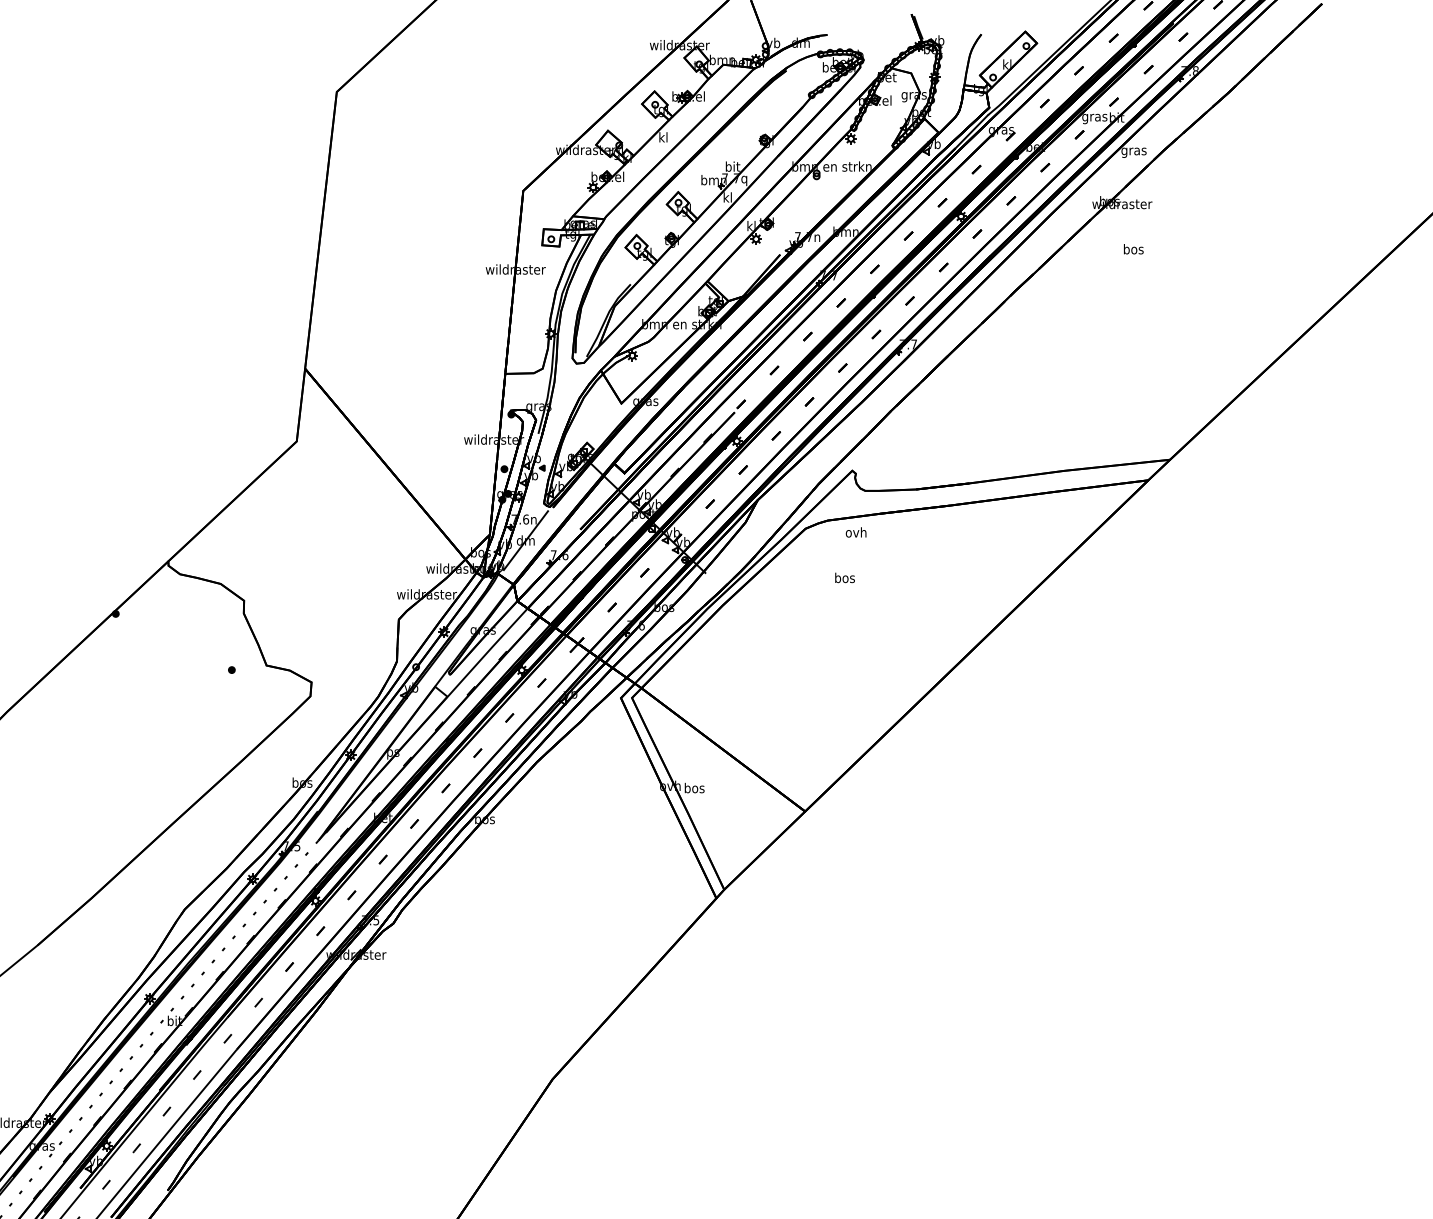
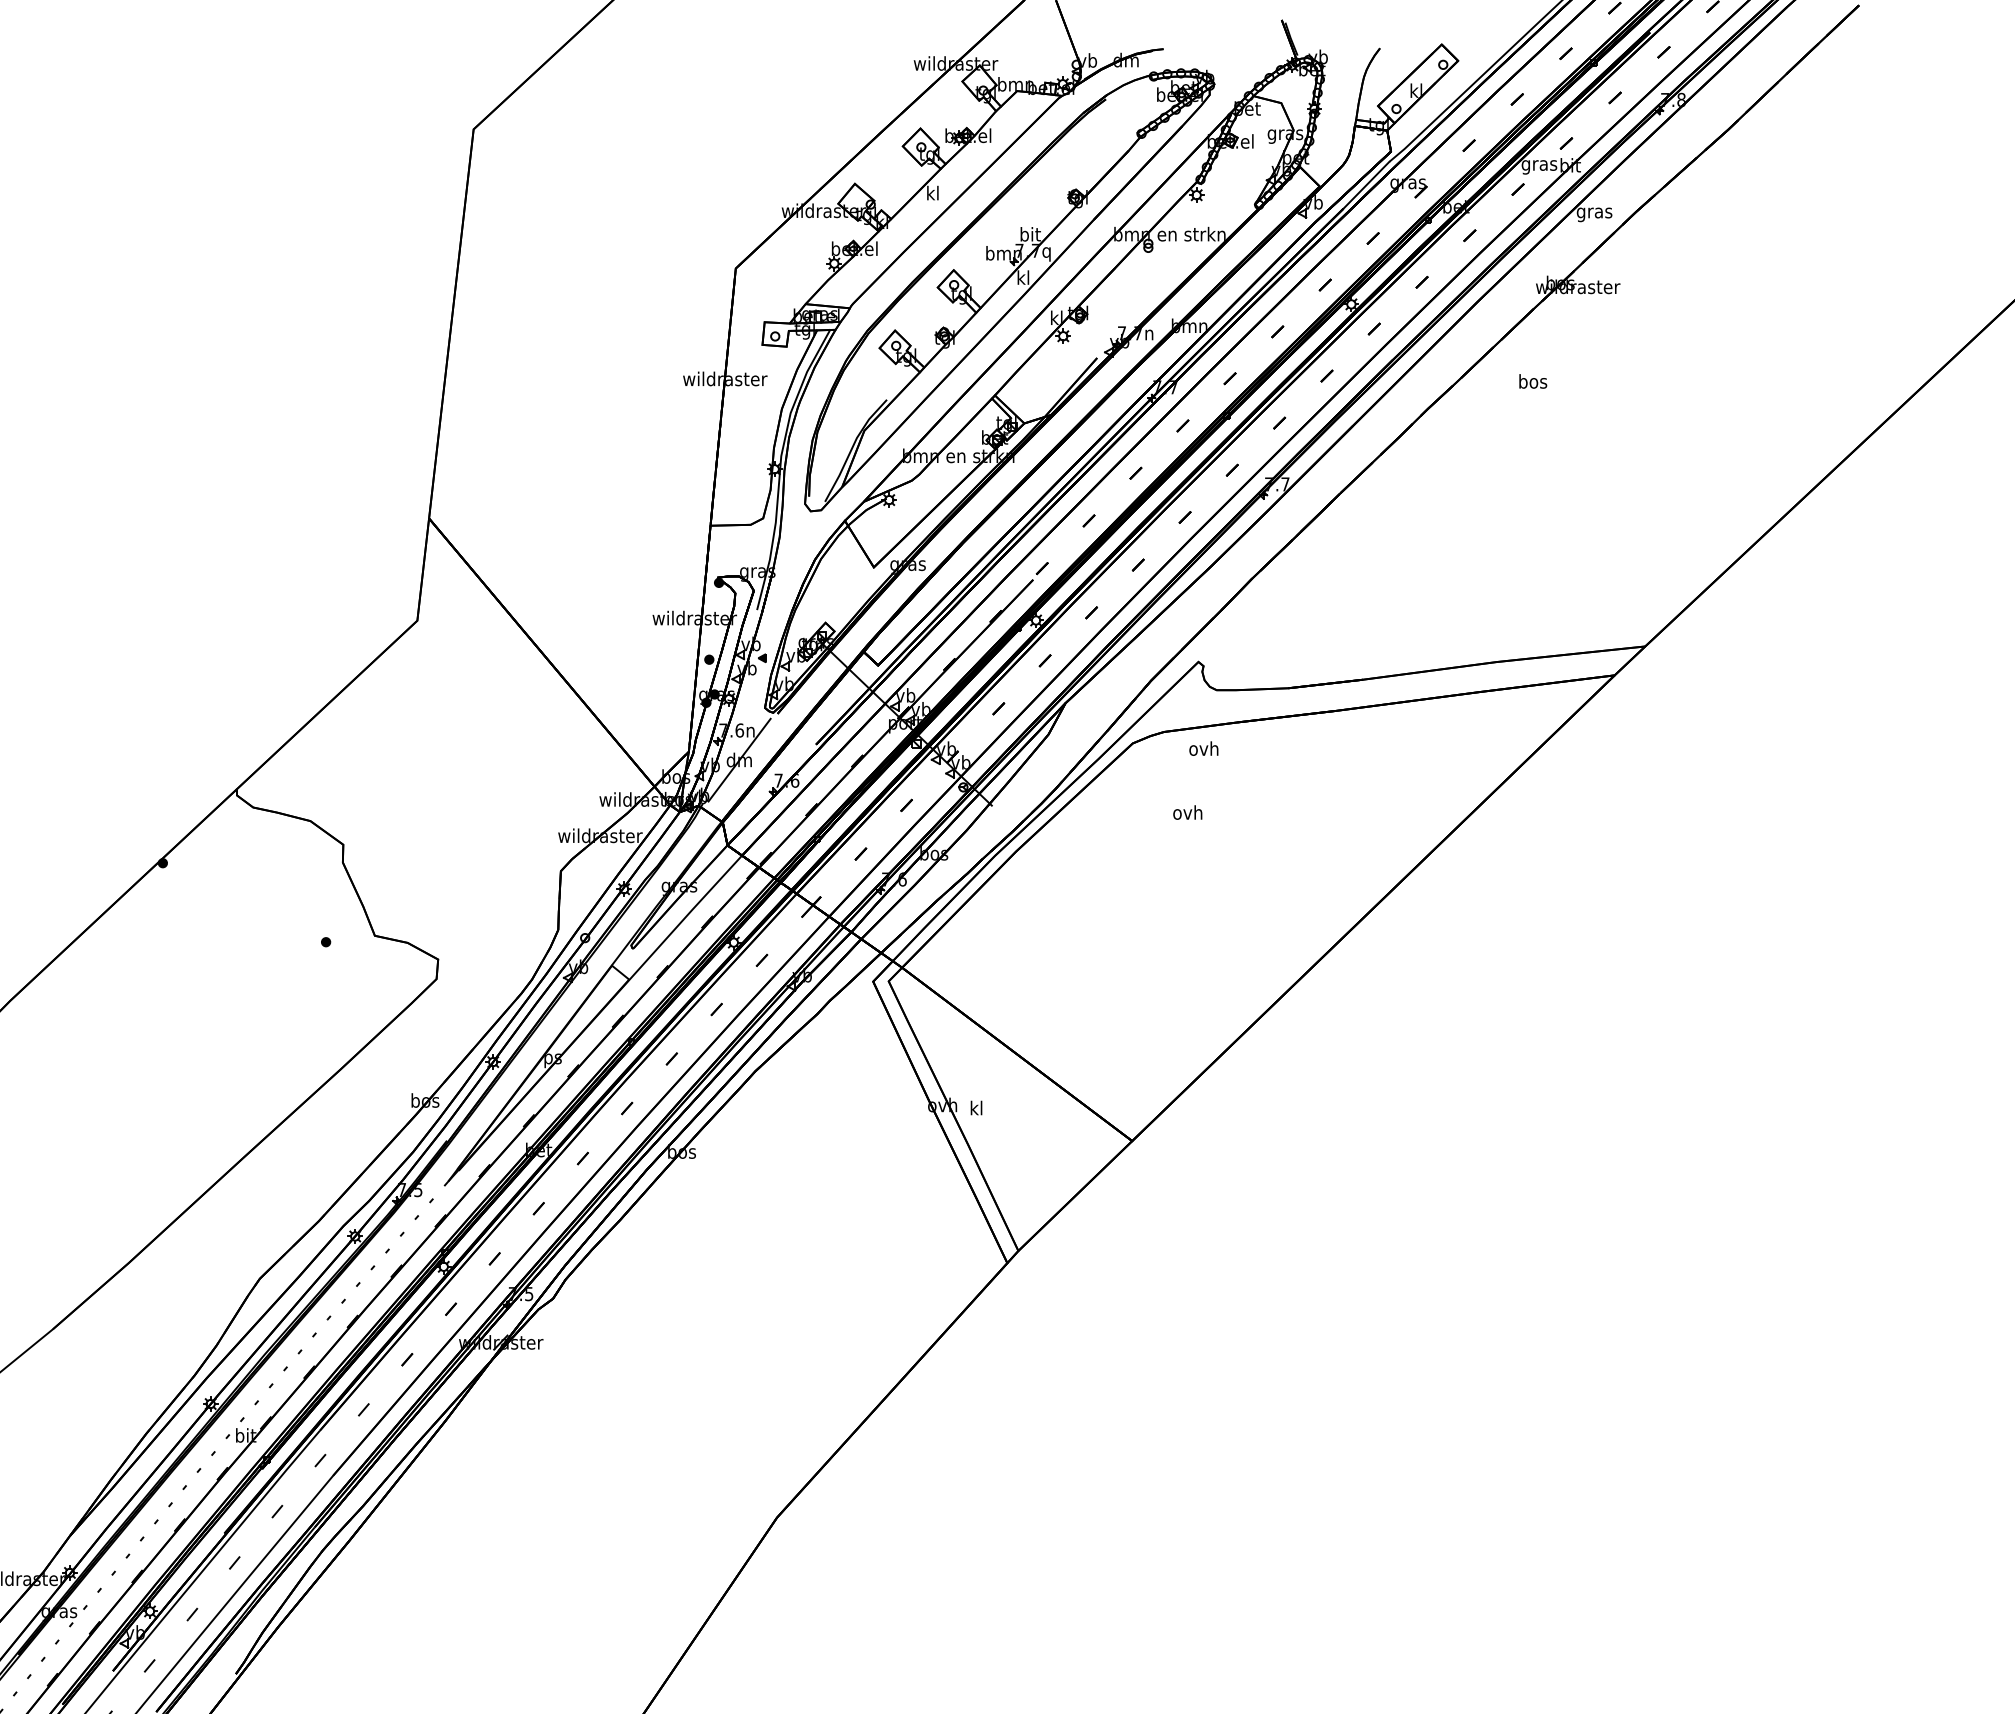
text: (1133, 249) -> (1533, 381), moved
text: (844, 577) -> (1187, 812), bos -> ovh
text: (694, 787) -> (976, 1107), bos -> kl

